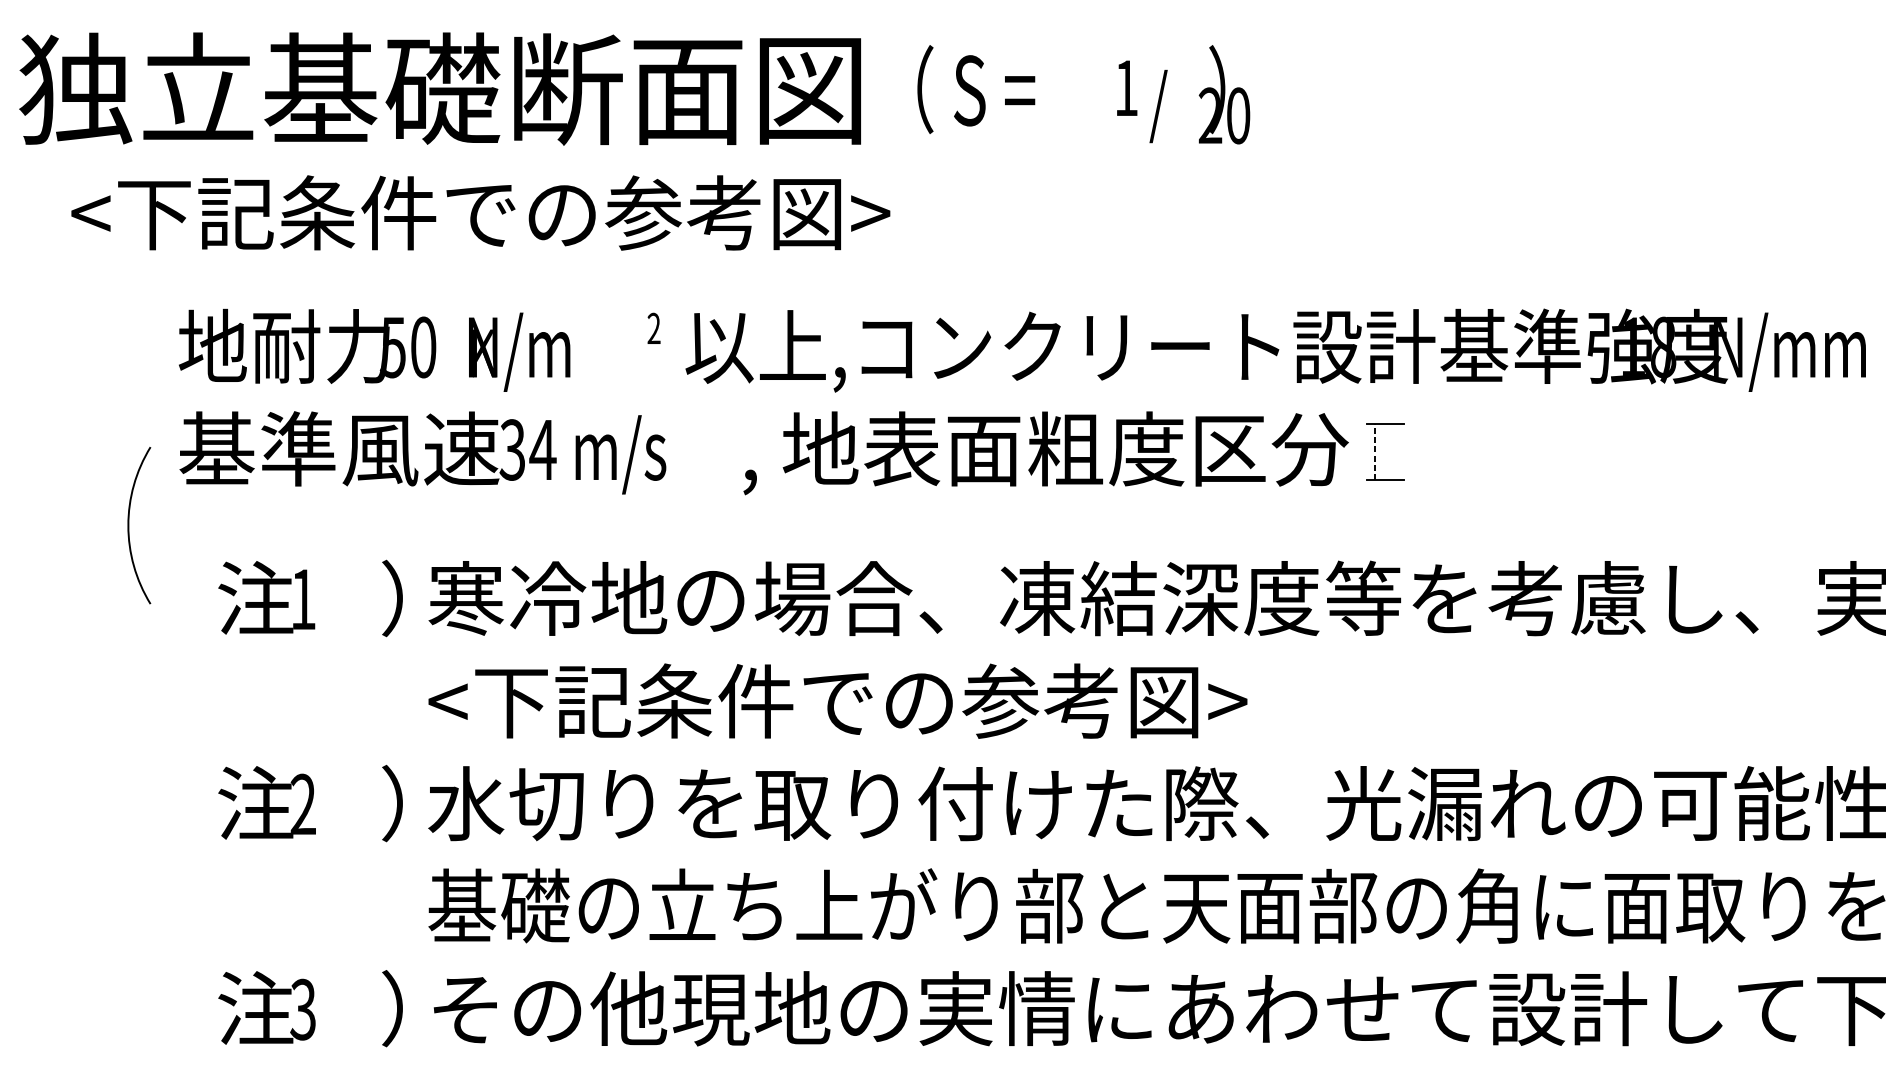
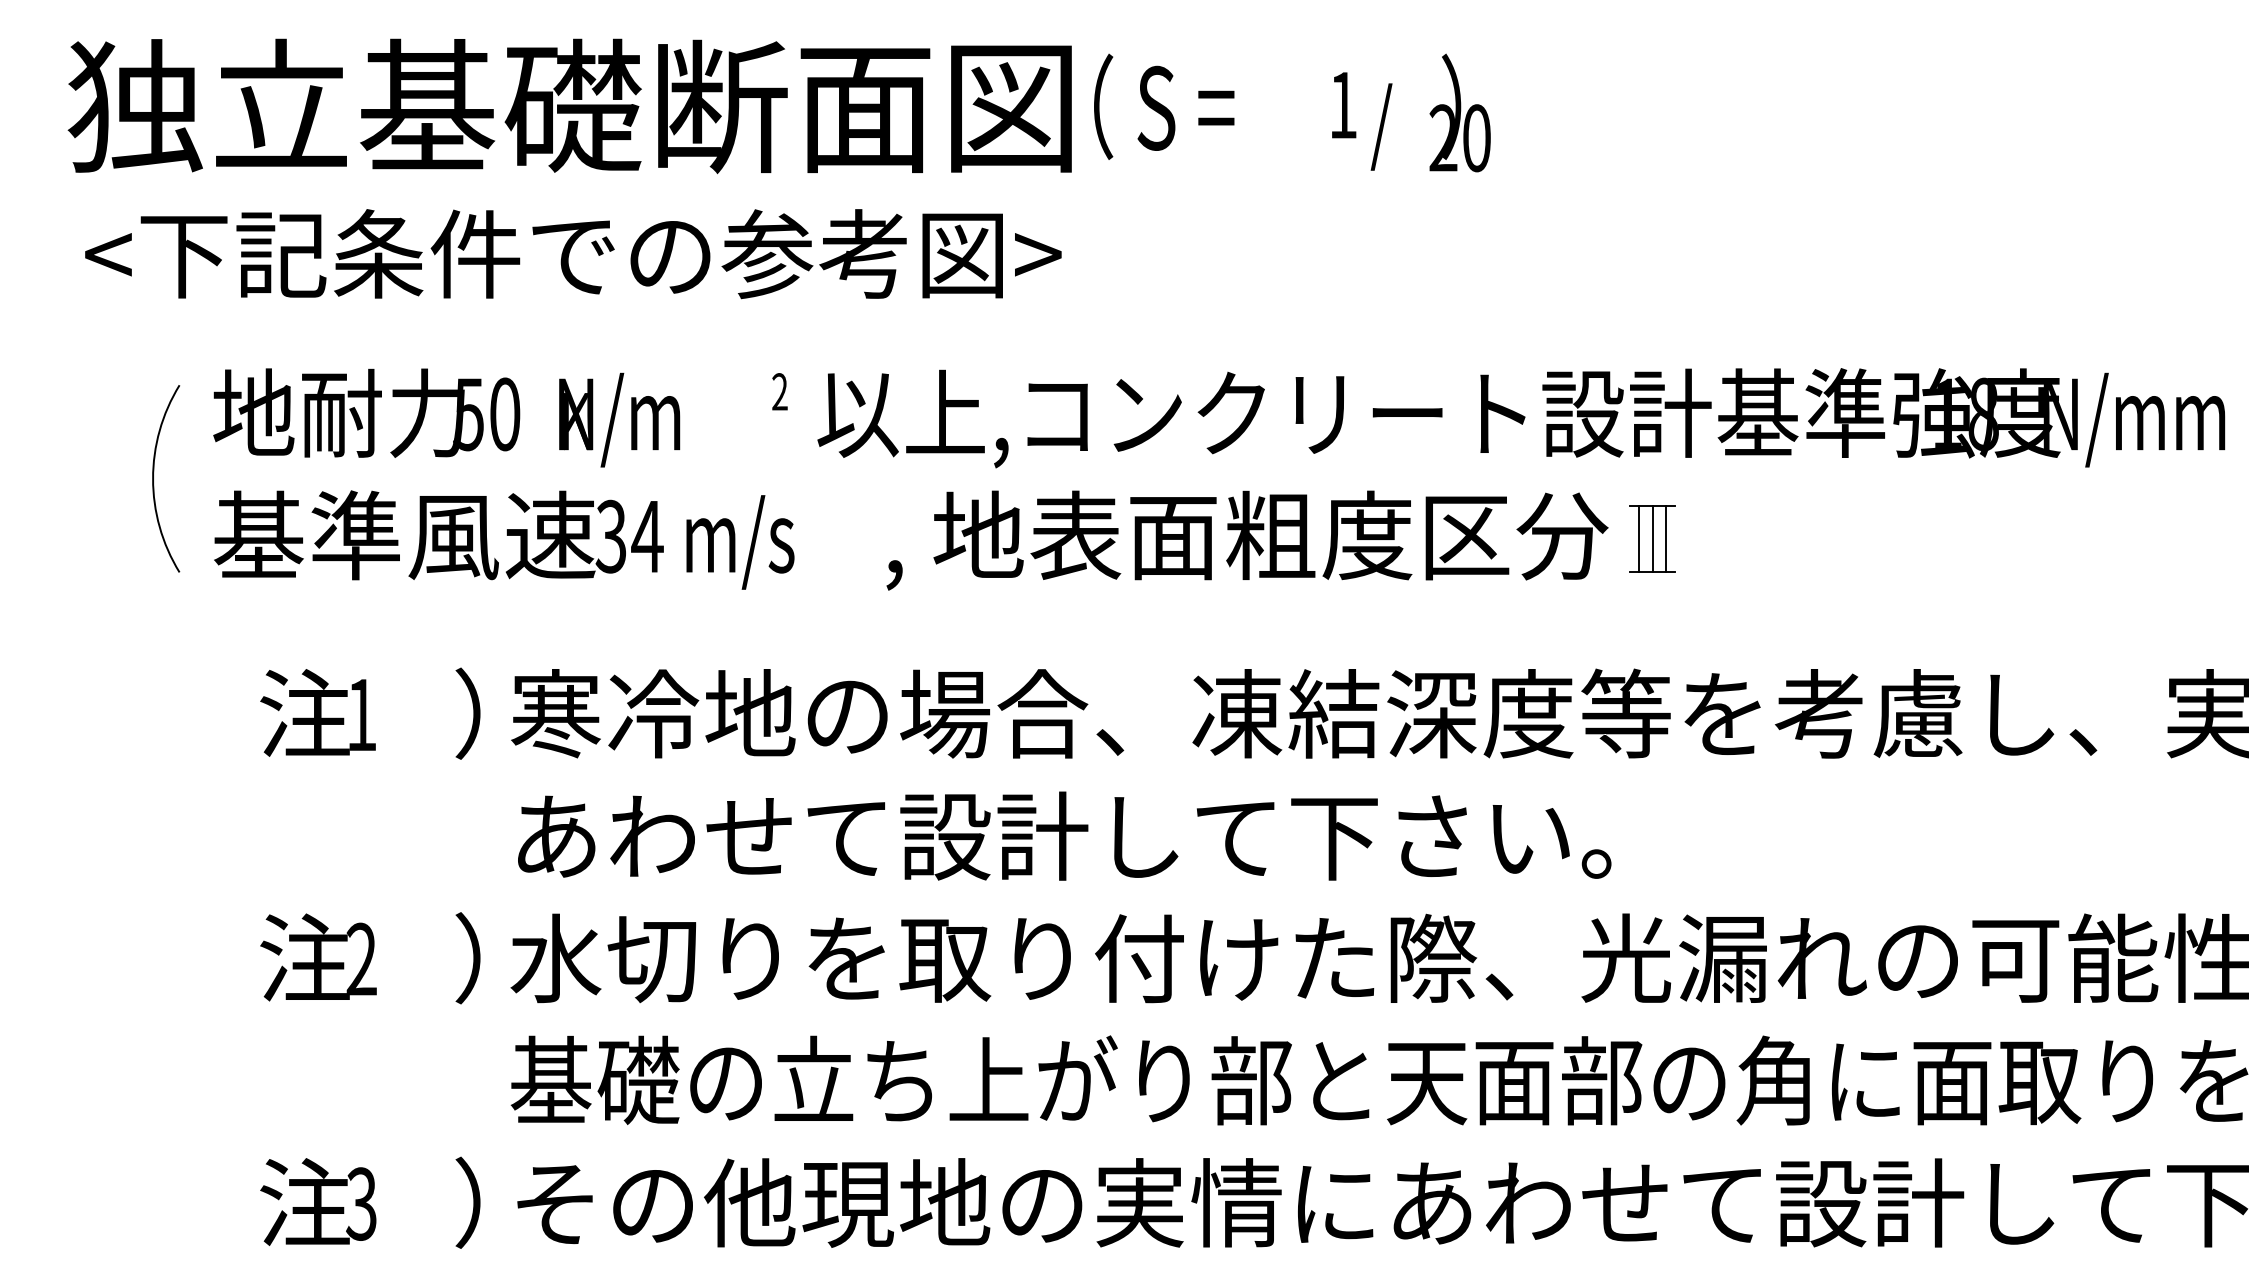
text: (439, 89) -> (569, 106), moved
line: (1374, 451) -> (1639, 538), dashed -> solid
line: (1385, 452) -> (1652, 539), added
line: (1396, 452) -> (1665, 539), added
arc: (128, 525) -> (153, 478), moved
text: (890, 701) -> (1061, 836), <下記条件での参考図> -> あわせて設計して下さい。

